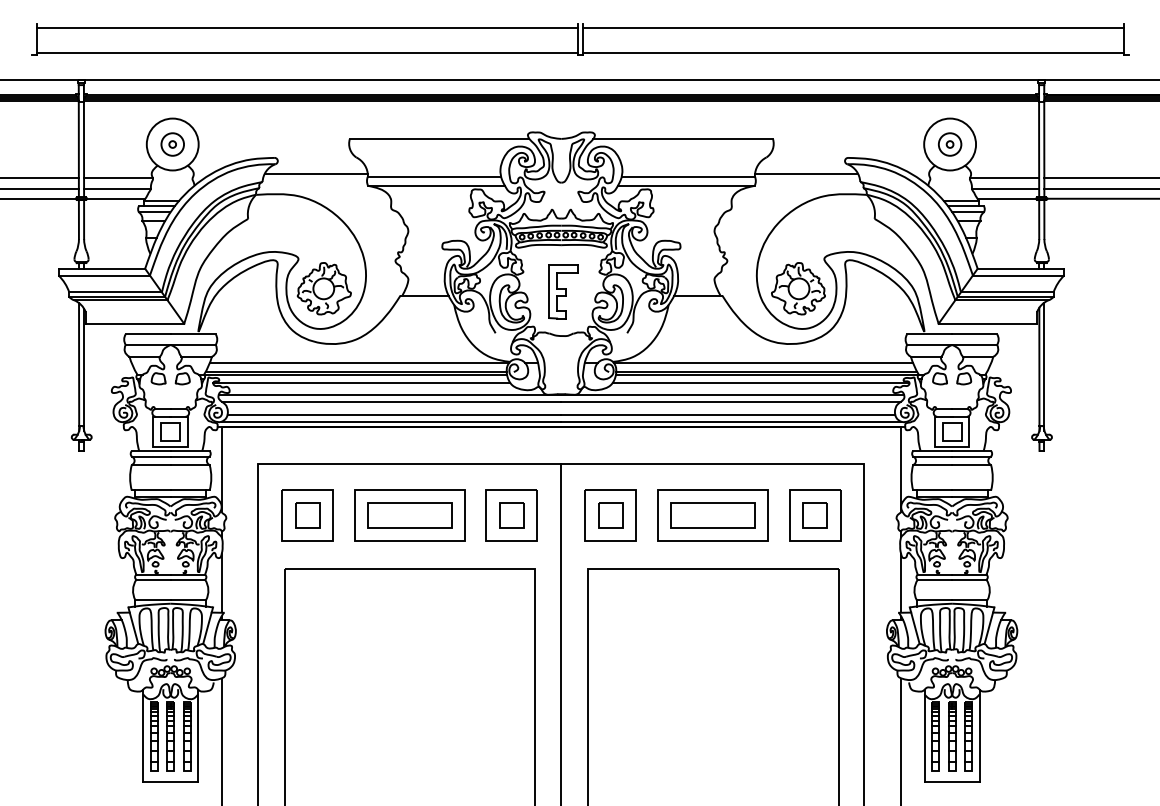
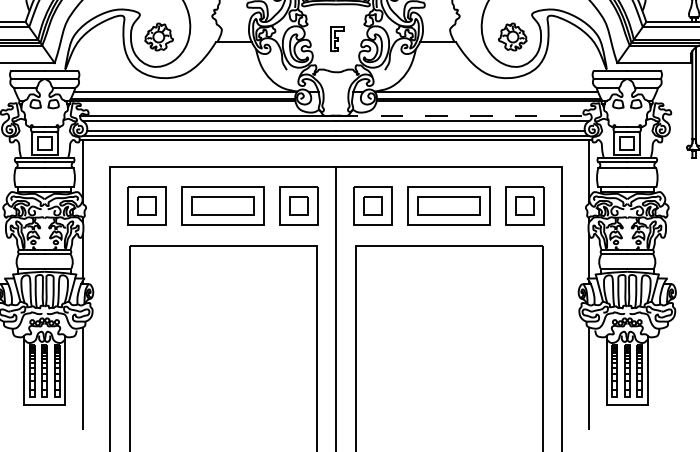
part: (323, 288) -> (158, 36), size x0.7
part: (798, 288) -> (512, 36), size x0.7
part: (563, 291) -> (337, 39), size x0.6
line: (361, 382) -> (186, 106), removed
line: (760, 382) -> (484, 106), removed
line: (733, 394) -> (464, 115), solid -> dashed

